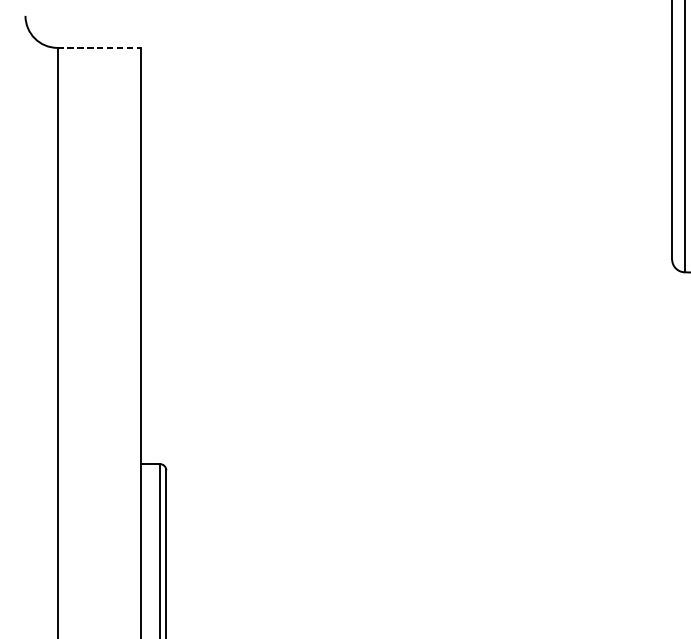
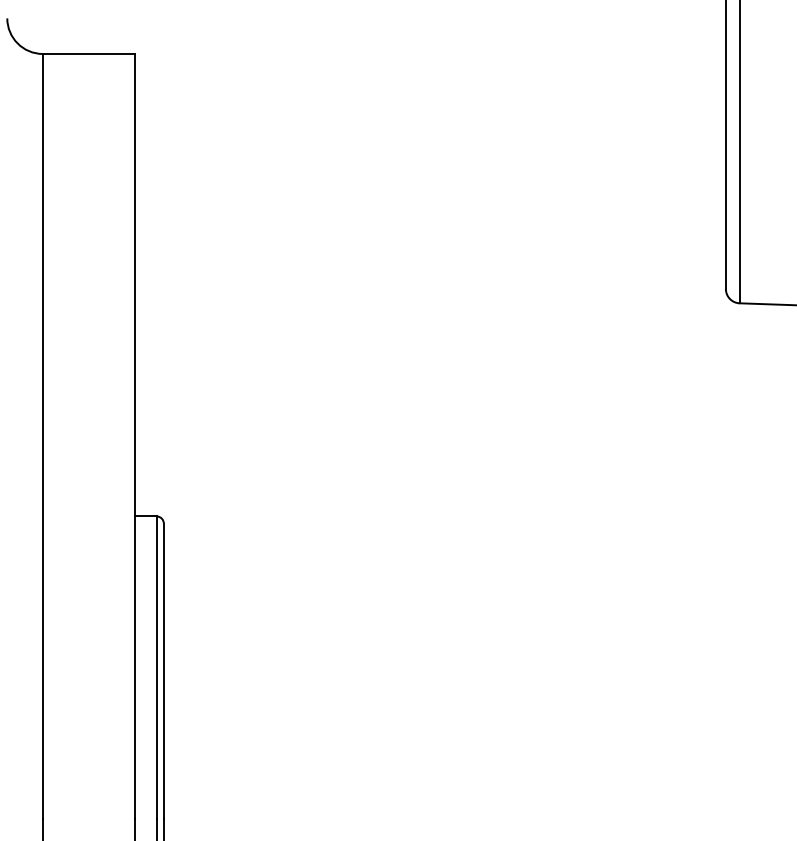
line: (99, 47) -> (89, 53), dashed -> solid

